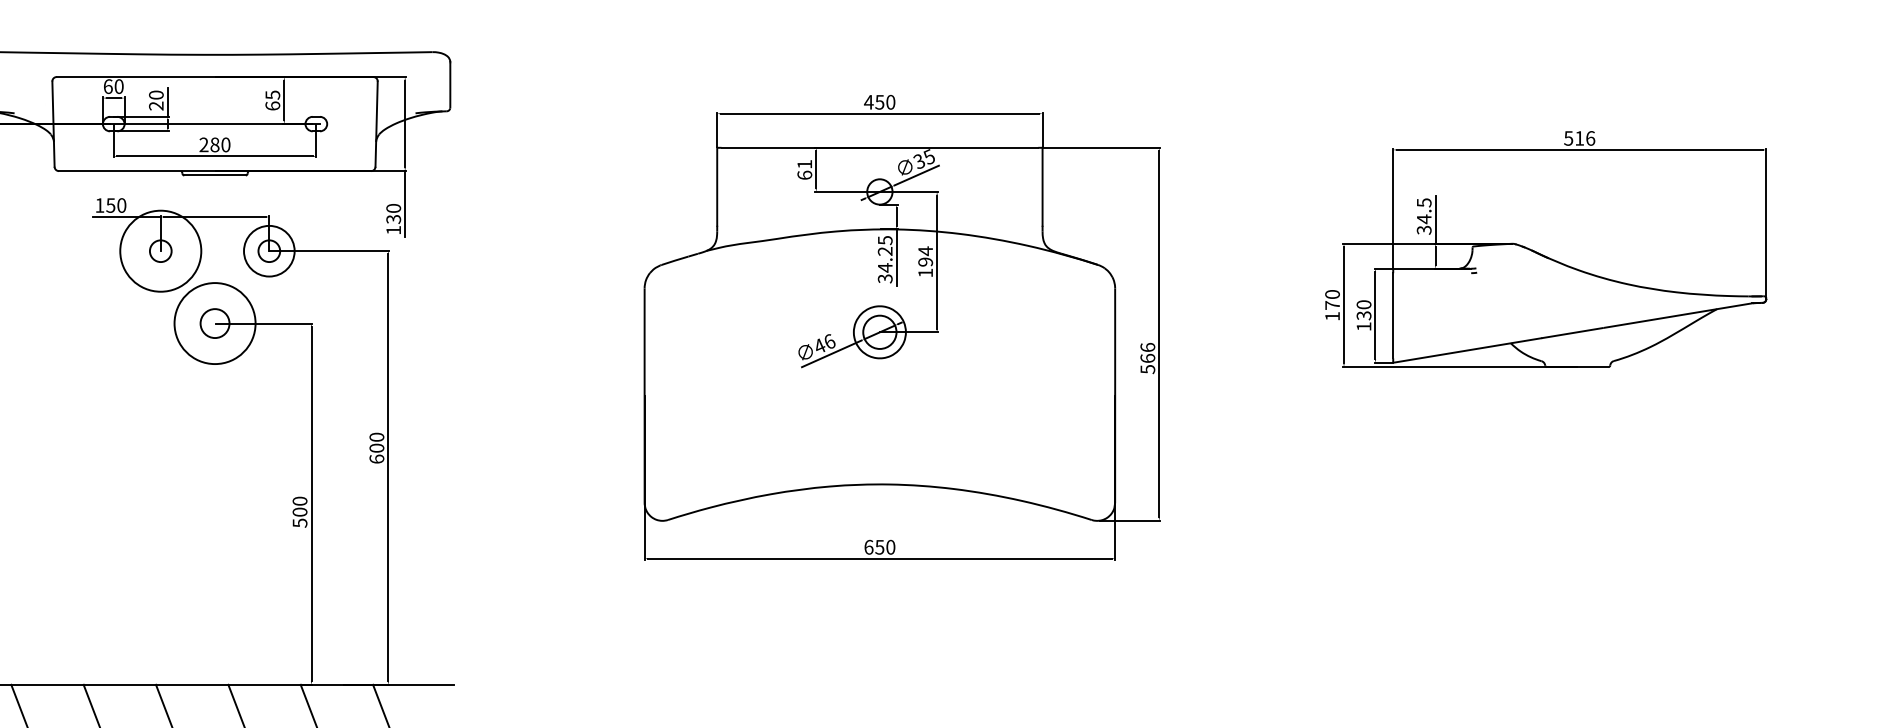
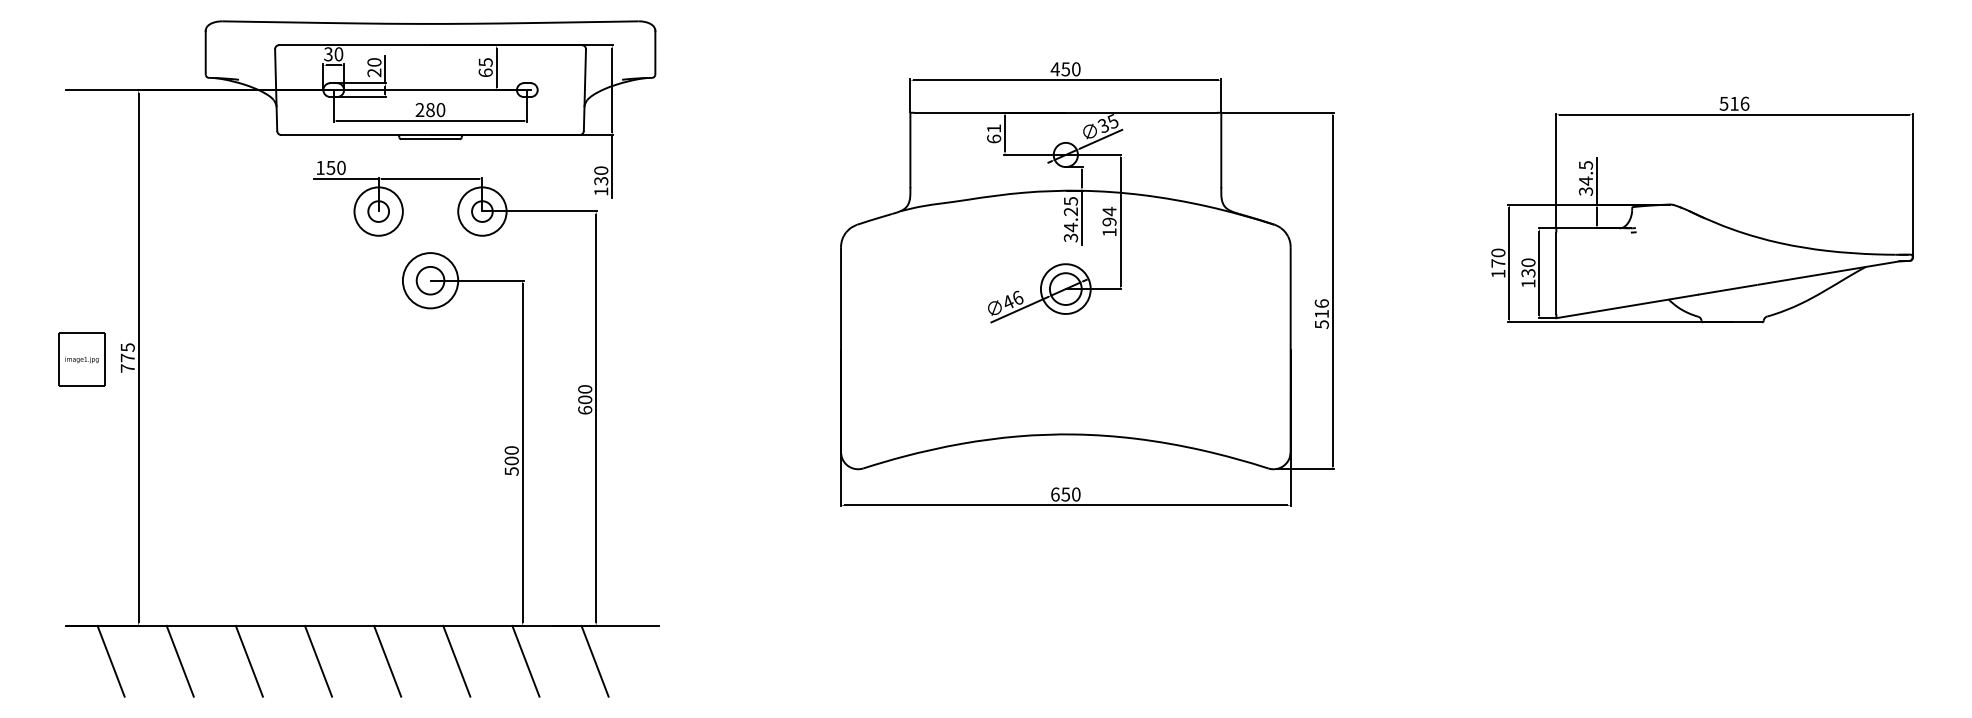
text: (108, 86) -> (328, 54), 60 -> 30
circle: (160, 251) -> (378, 211), size x0.62
circle: (215, 323) -> (430, 280), size x0.71
text: (1147, 357) -> (1321, 313), 566 -> 516

